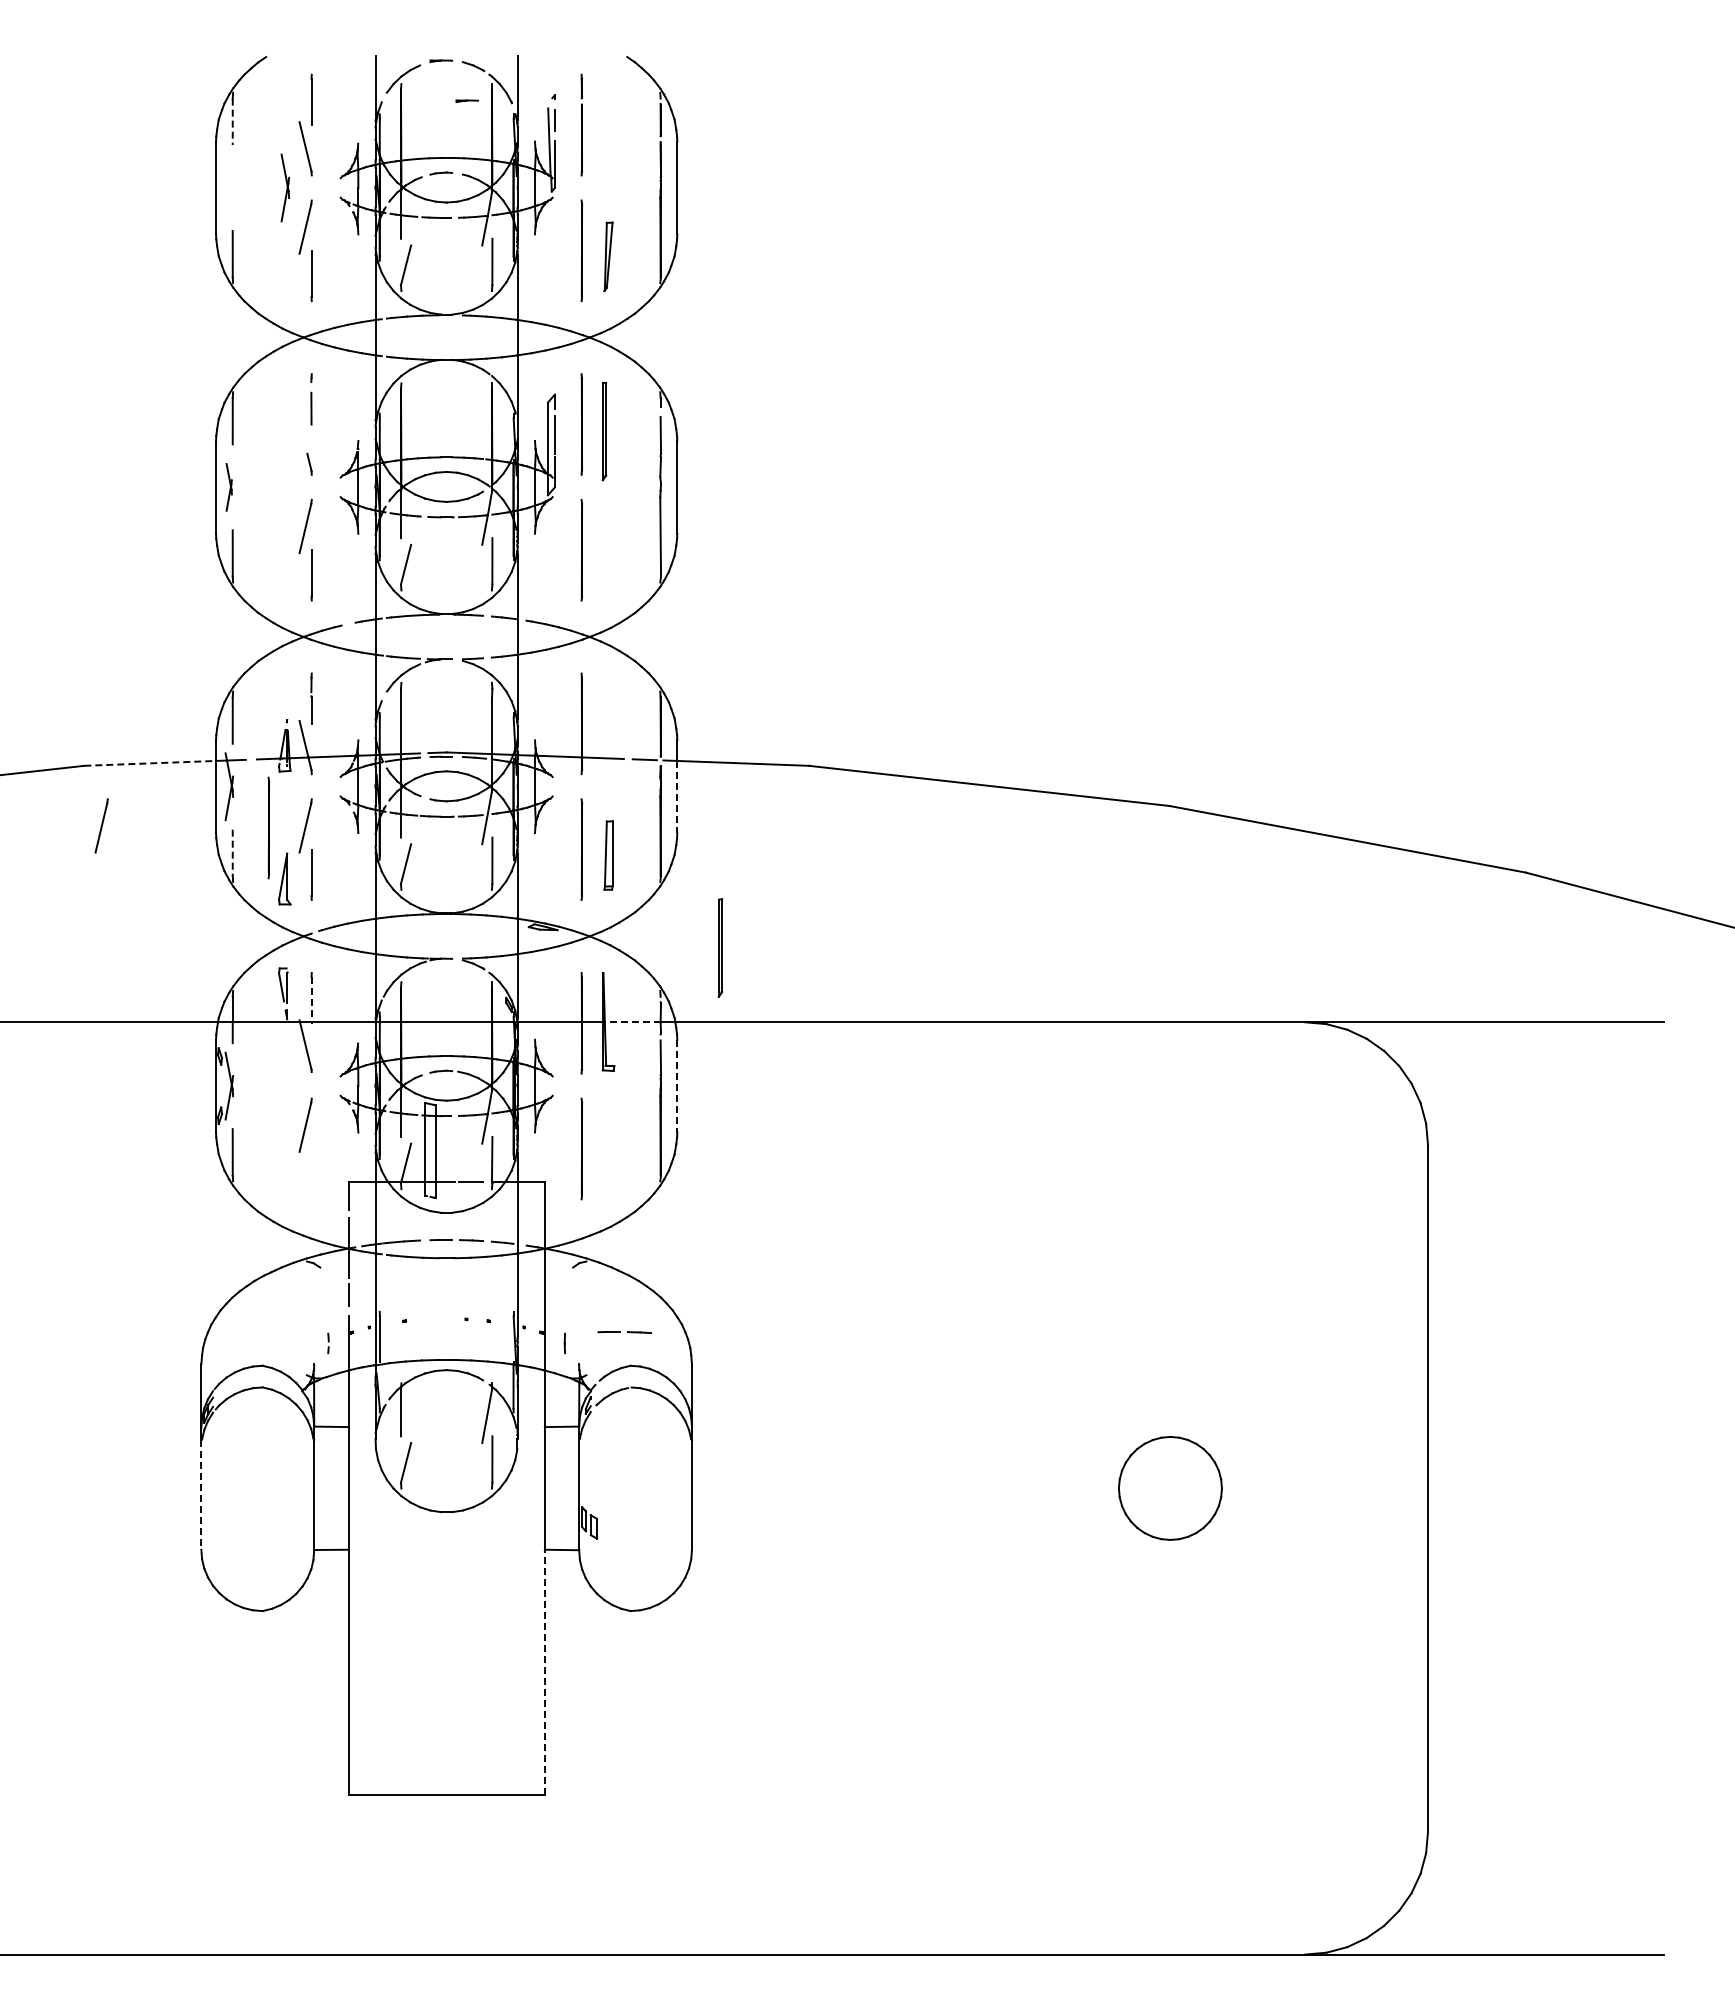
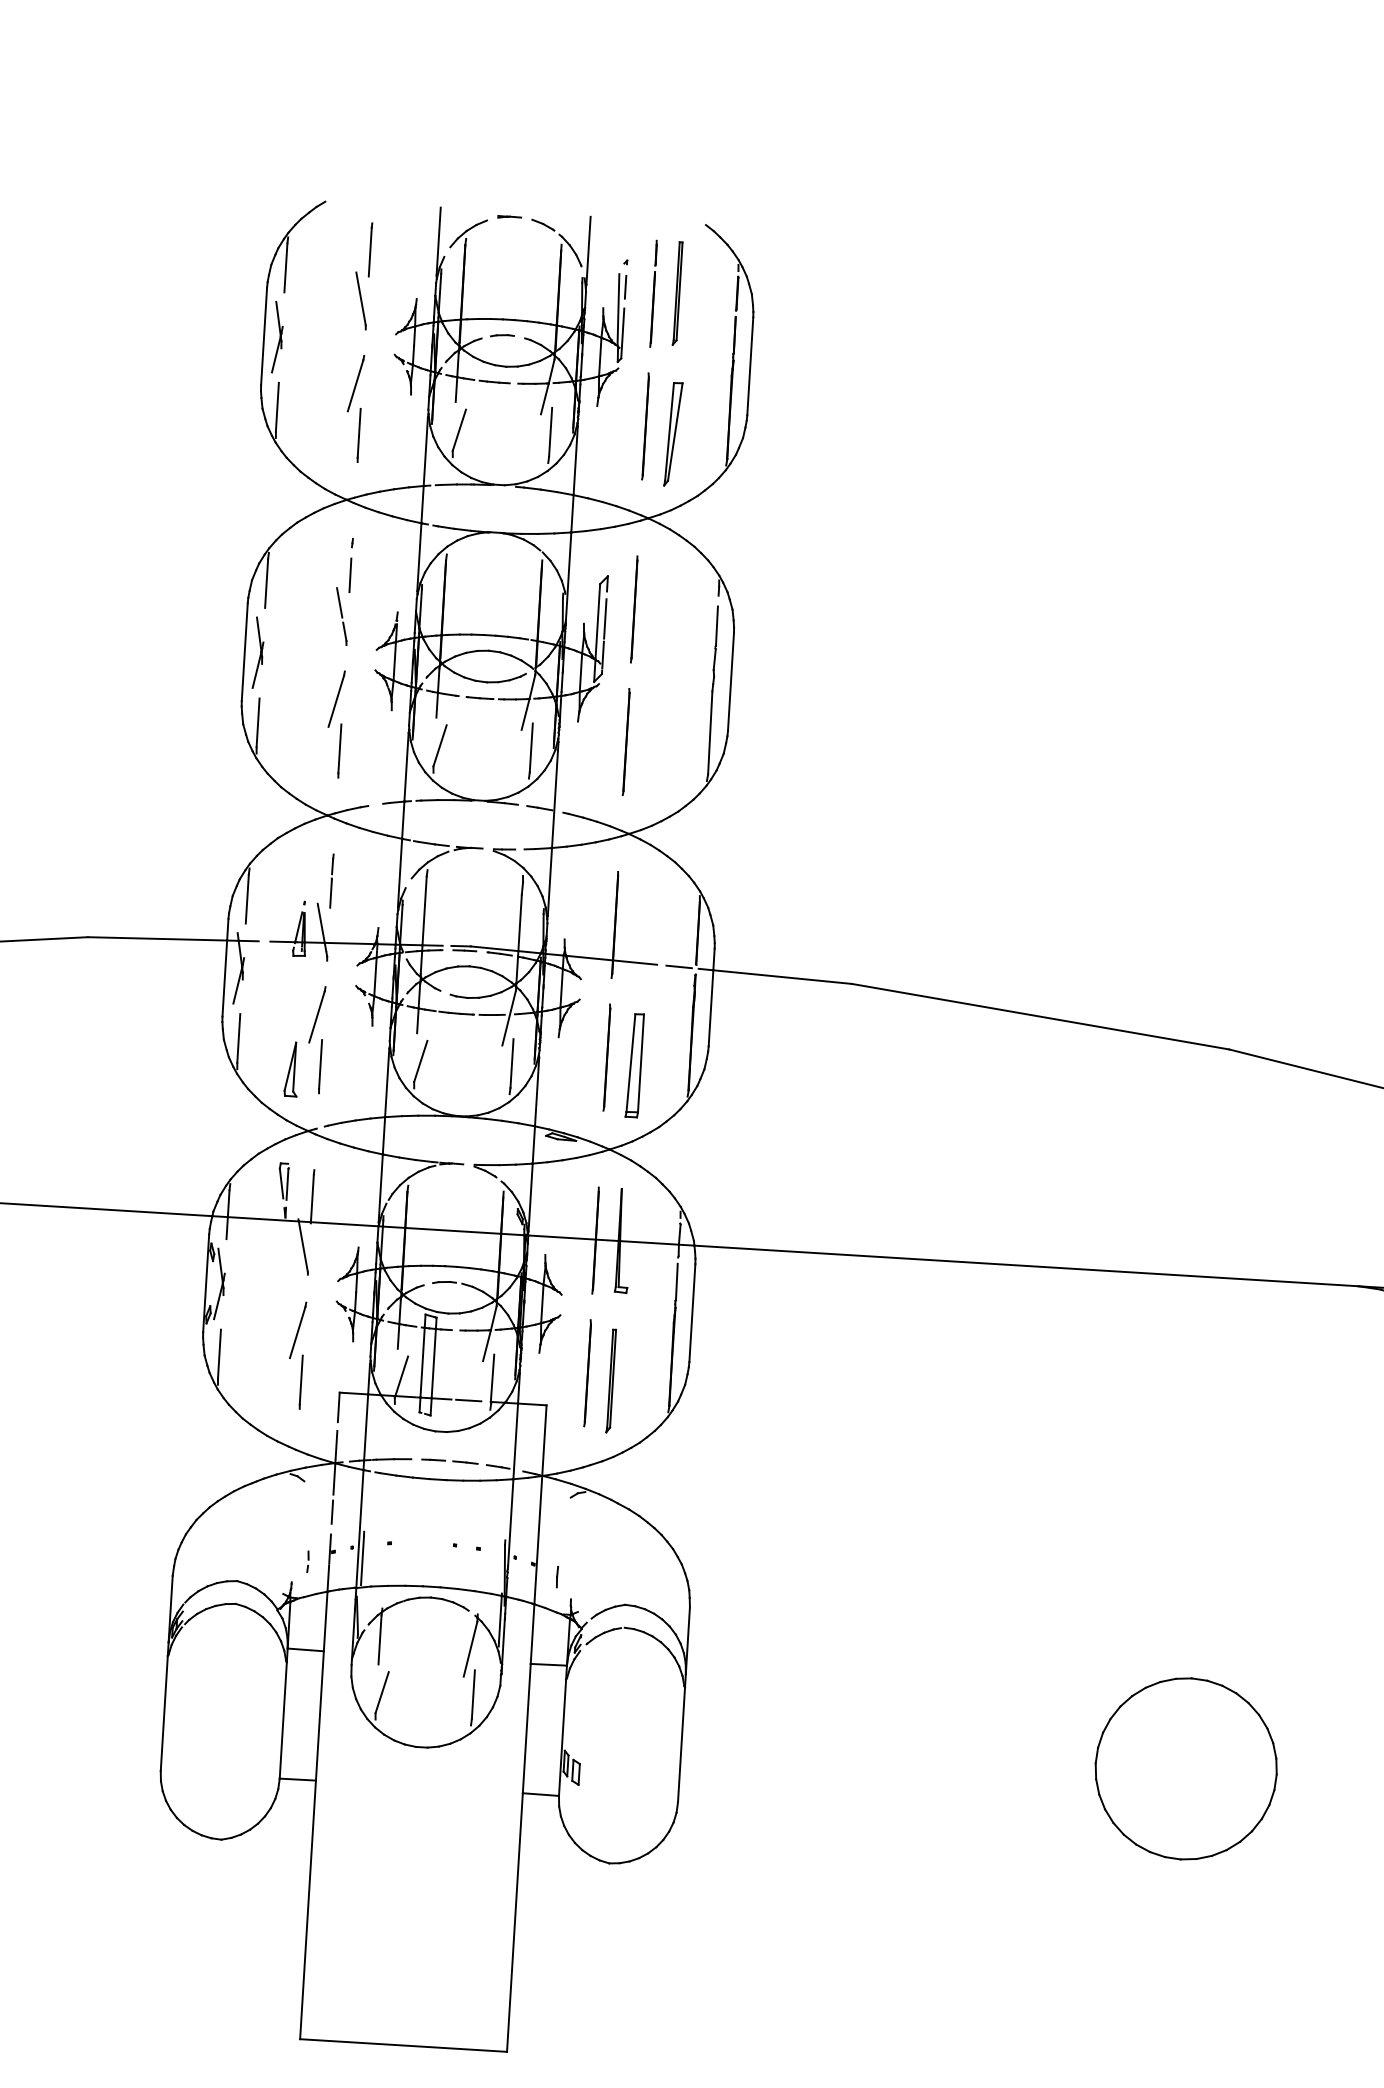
line: (466, 100) -> (533, 260), removed
line: (232, 122) -> (285, 268), dashed -> solid
part: (285, 187) -> (278, 336), moved
part: (608, 256) -> (673, 434), size x1.43
part: (604, 431) -> (677, 293), moved
line: (302, 435) -> (339, 603), added
part: (228, 487) -> (257, 653), size x1.43
line: (150, 763) -> (157, 939), dashed -> solid
line: (677, 797) -> (711, 1008), dashed -> solid
line: (101, 825) -> (102, 1001), removed
part: (268, 827) -> (278, 1014), removed
line: (232, 853) -> (238, 1039), dashed -> solid
part: (608, 855) -> (634, 1065), size x1.43
part: (720, 947) -> (611, 1380), moved
line: (311, 999) -> (312, 1198), dashed -> solid
line: (632, 1022) -> (649, 1243), dashed -> solid
line: (677, 1086) -> (692, 1313), dashed -> solid
line: (311, 1174) -> (301, 1382), added
part: (624, 1332) -> (620, 1569), removed
part: (1170, 1488) -> (1186, 1769), size x1.67
line: (201, 1495) -> (164, 1713), dashed -> solid
line: (544, 1672) -> (514, 1922), dashed -> solid

